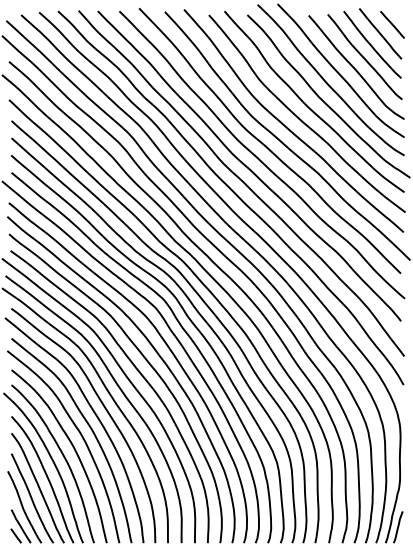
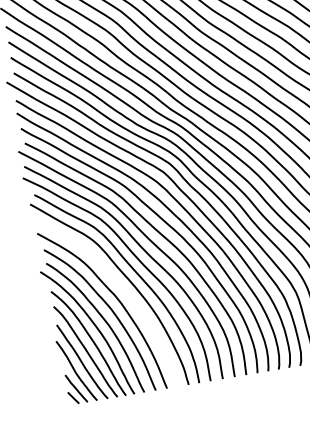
curve: (91, 431) -> (125, 292), removed

